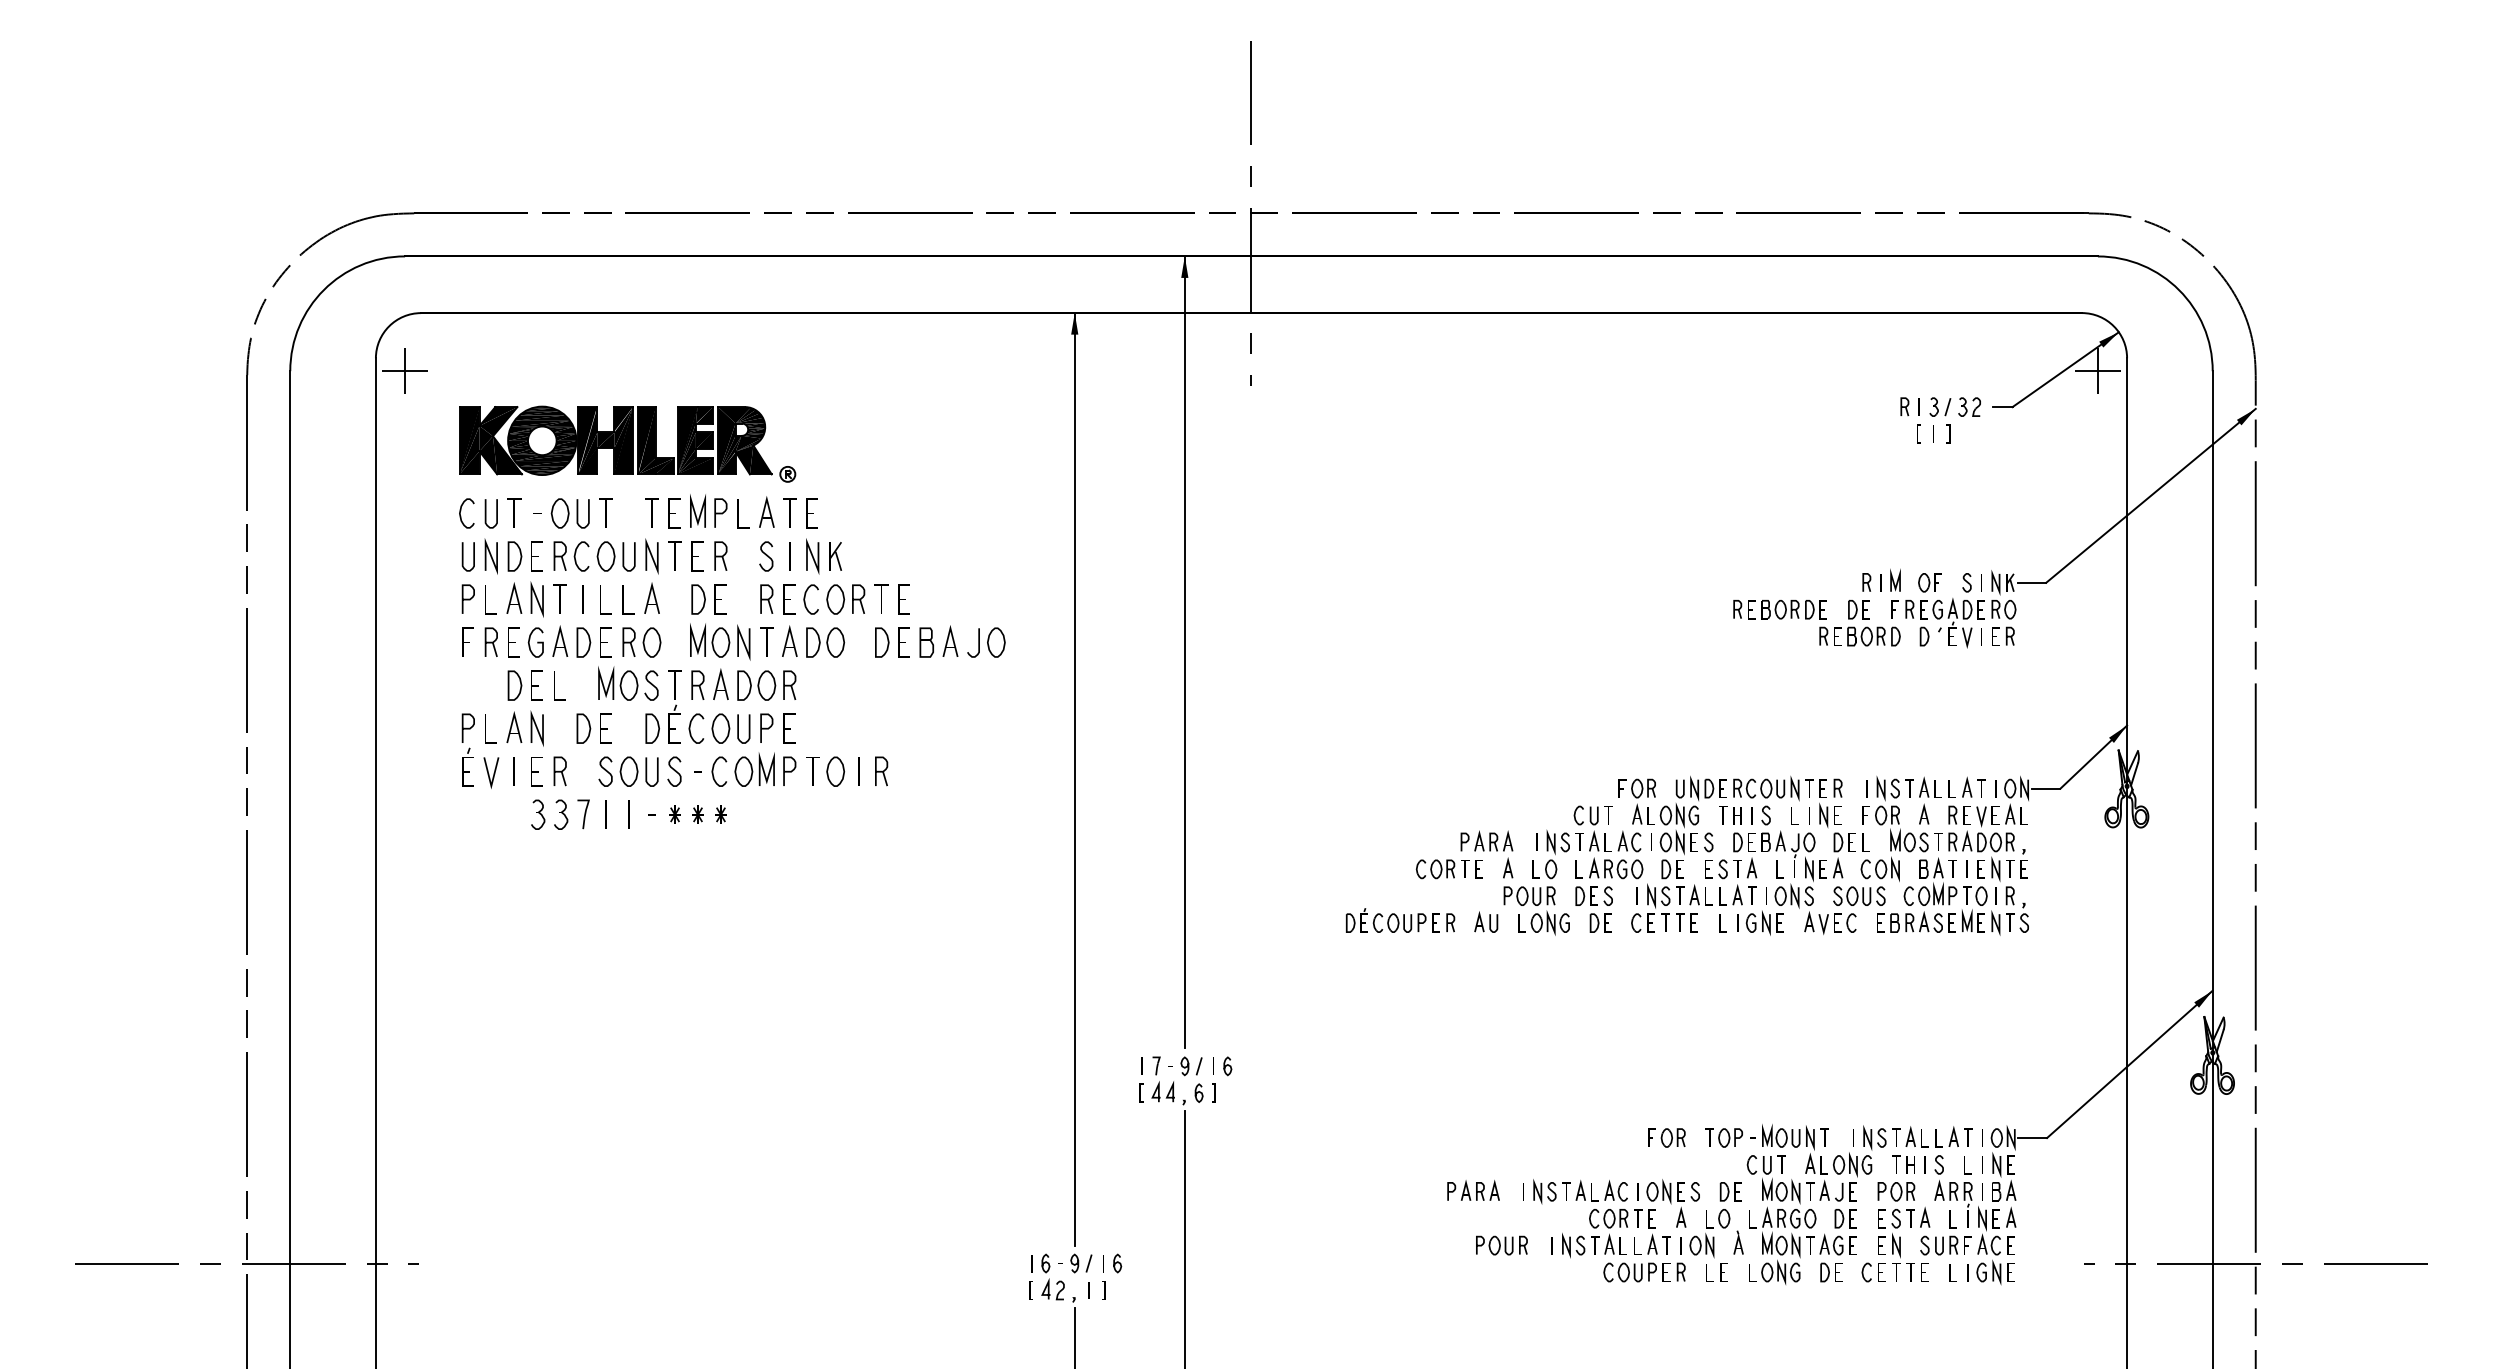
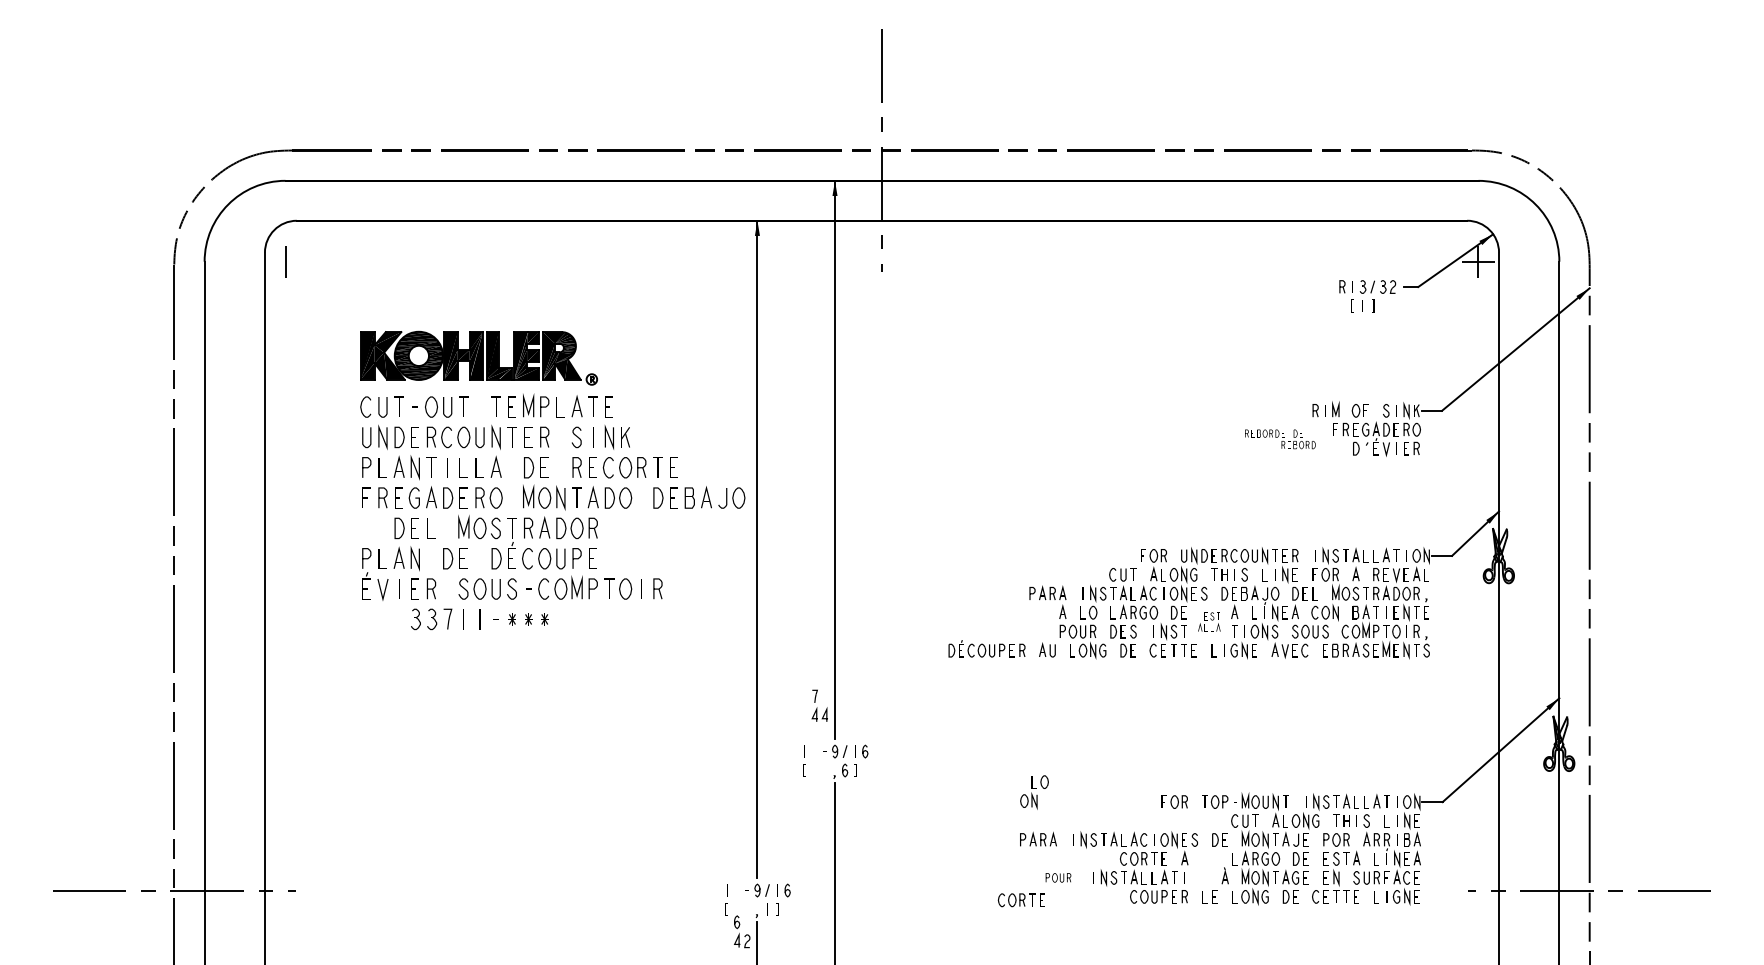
line: (405, 371) -> (285, 261), removed
part: (726, 614) -> (548, 478), moved
part: (1816, 623) -> (1280, 439), size x0.6
part: (1448, 869) -> (1020, 900), moved
part: (1715, 882) -> (1208, 622), size x0.6
part: (1162, 1079) -> (819, 705), moved
part: (1709, 1233) -> (1034, 792), moved
part: (1501, 1245) -> (1058, 877), size x0.7
part: (1052, 1276) -> (741, 931), moved

